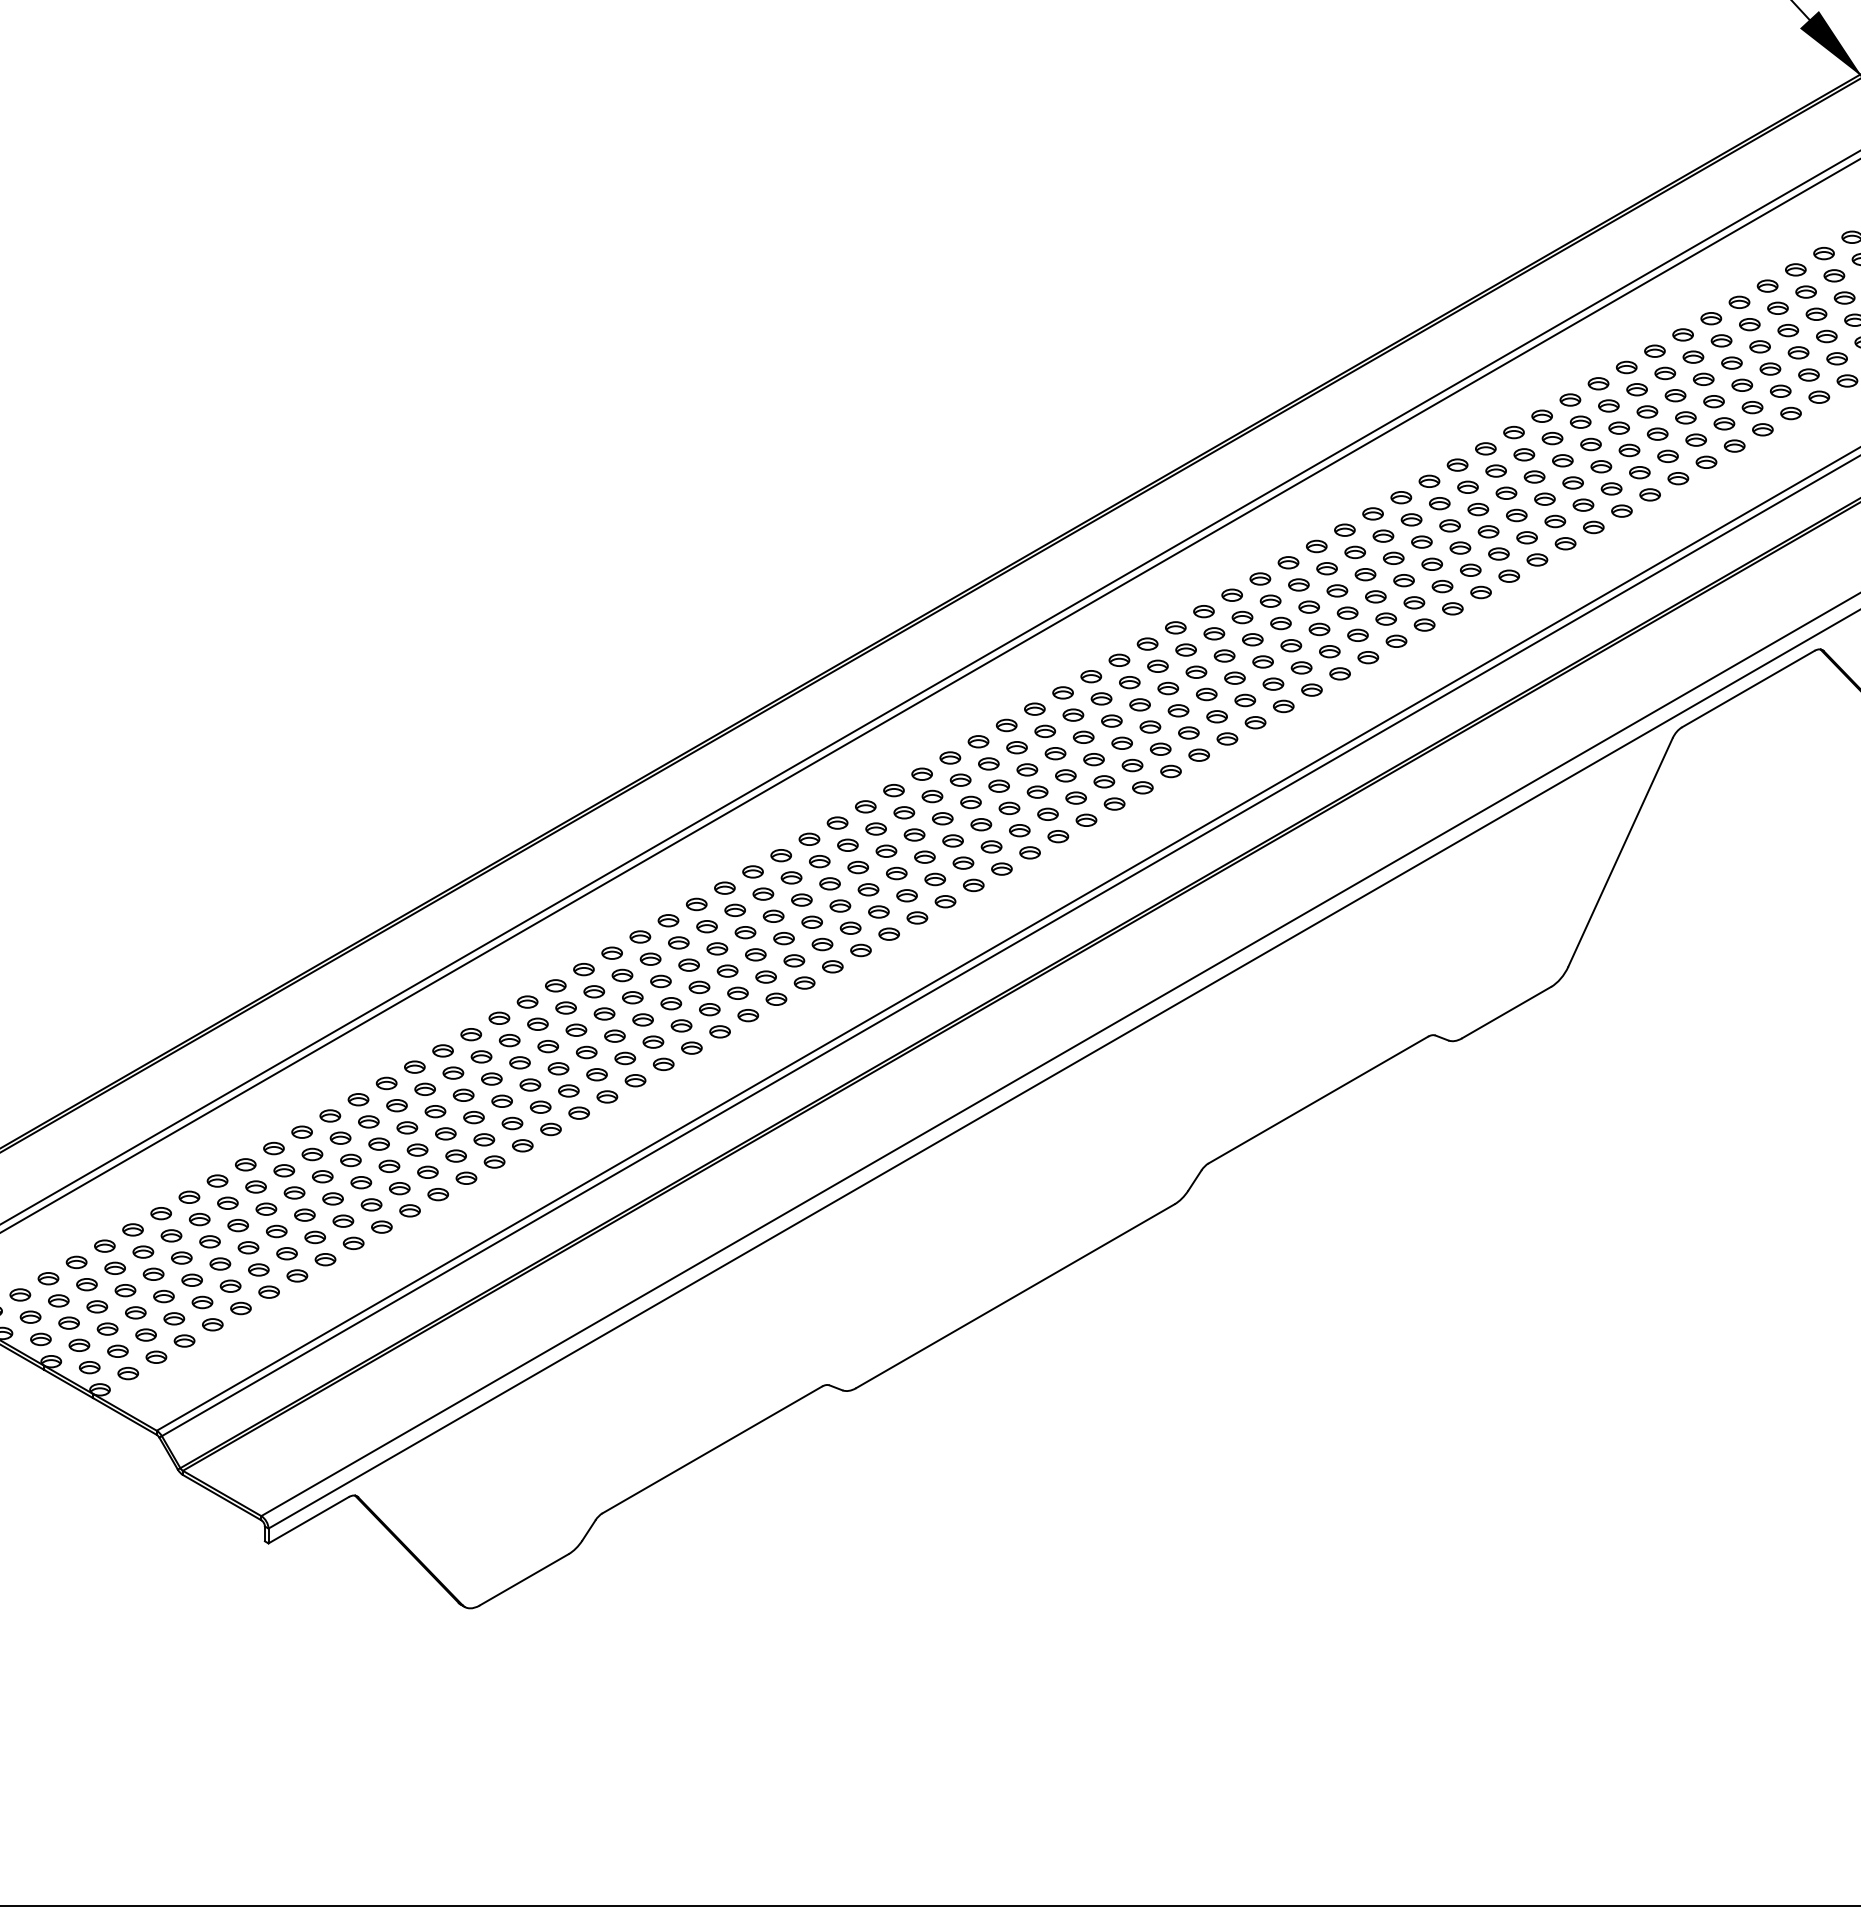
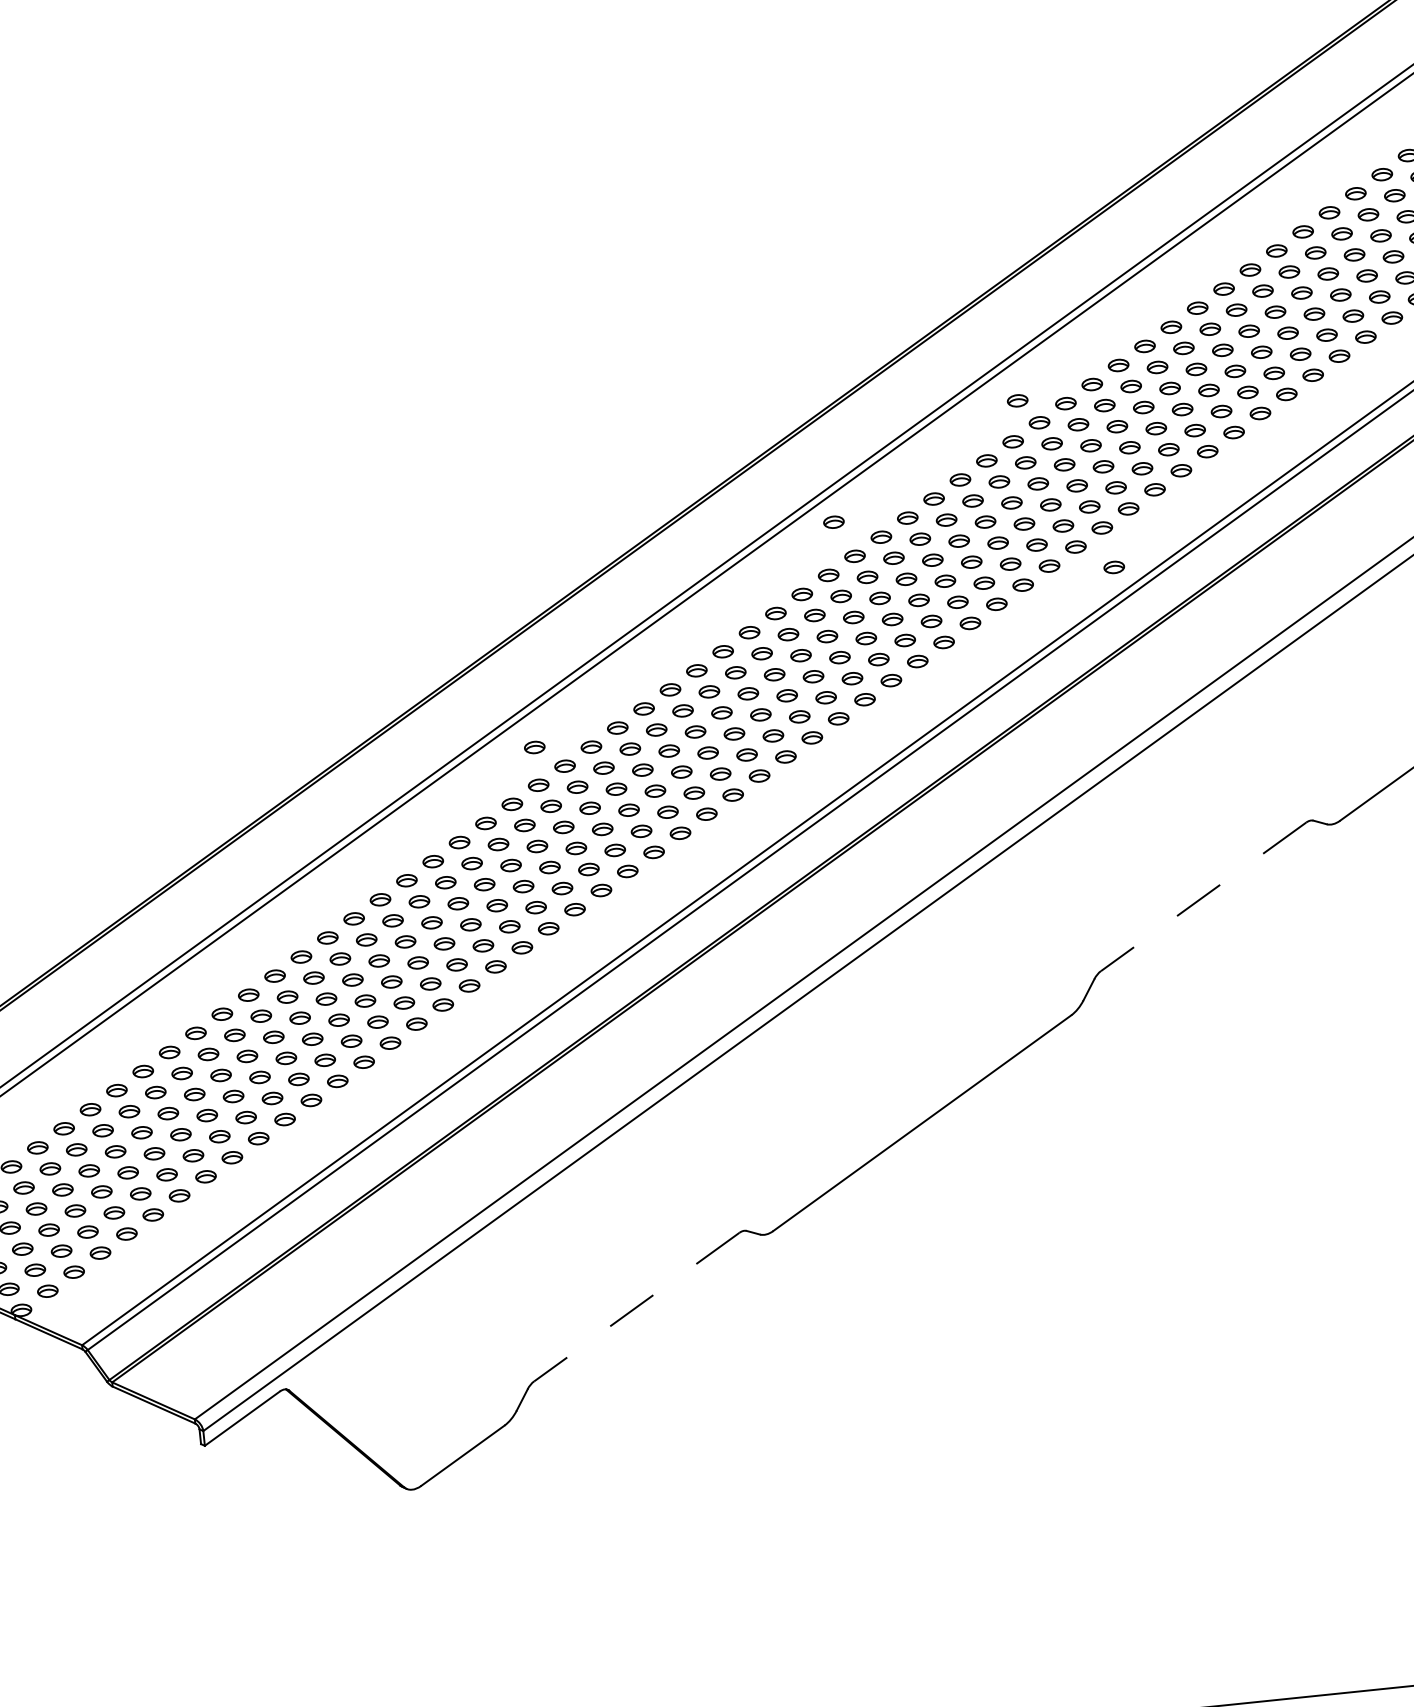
part: (1184, 587) -> (1017, 400), added
part: (989, 689) -> (834, 522), added
part: (1263, 762) -> (1114, 566), added
part: (668, 882) -> (534, 747), added
line: (1318, 1100) -> (1203, 897), solid -> dashed
line: (712, 1449) -> (636, 1306), solid -> dashed

